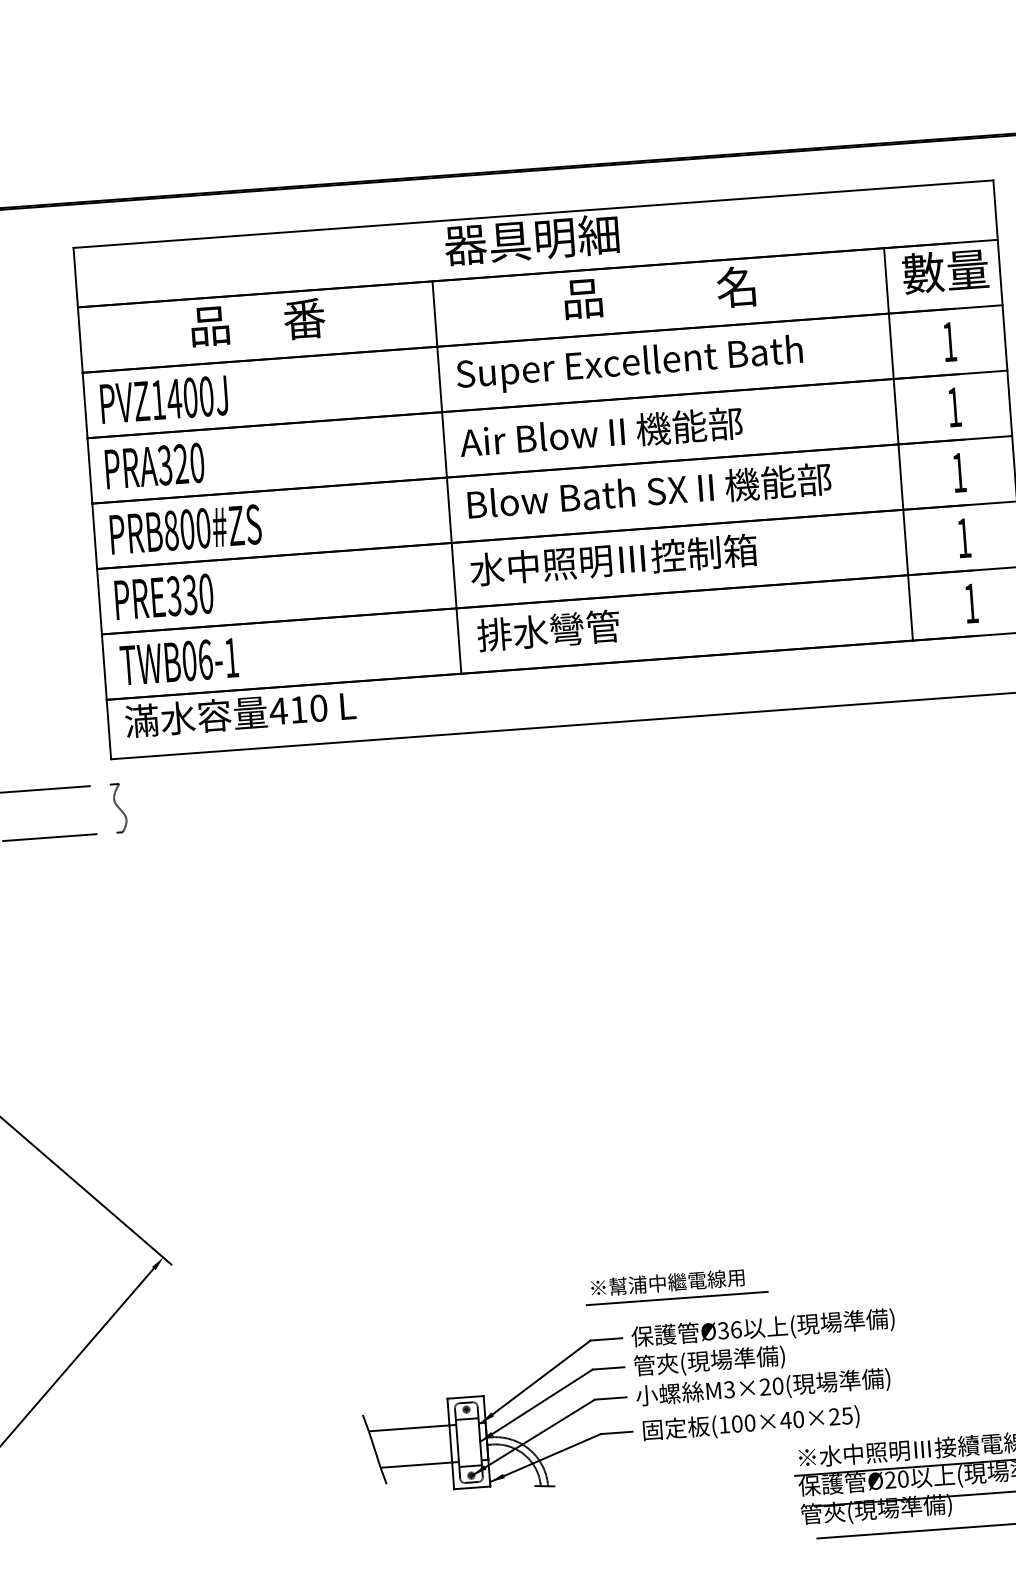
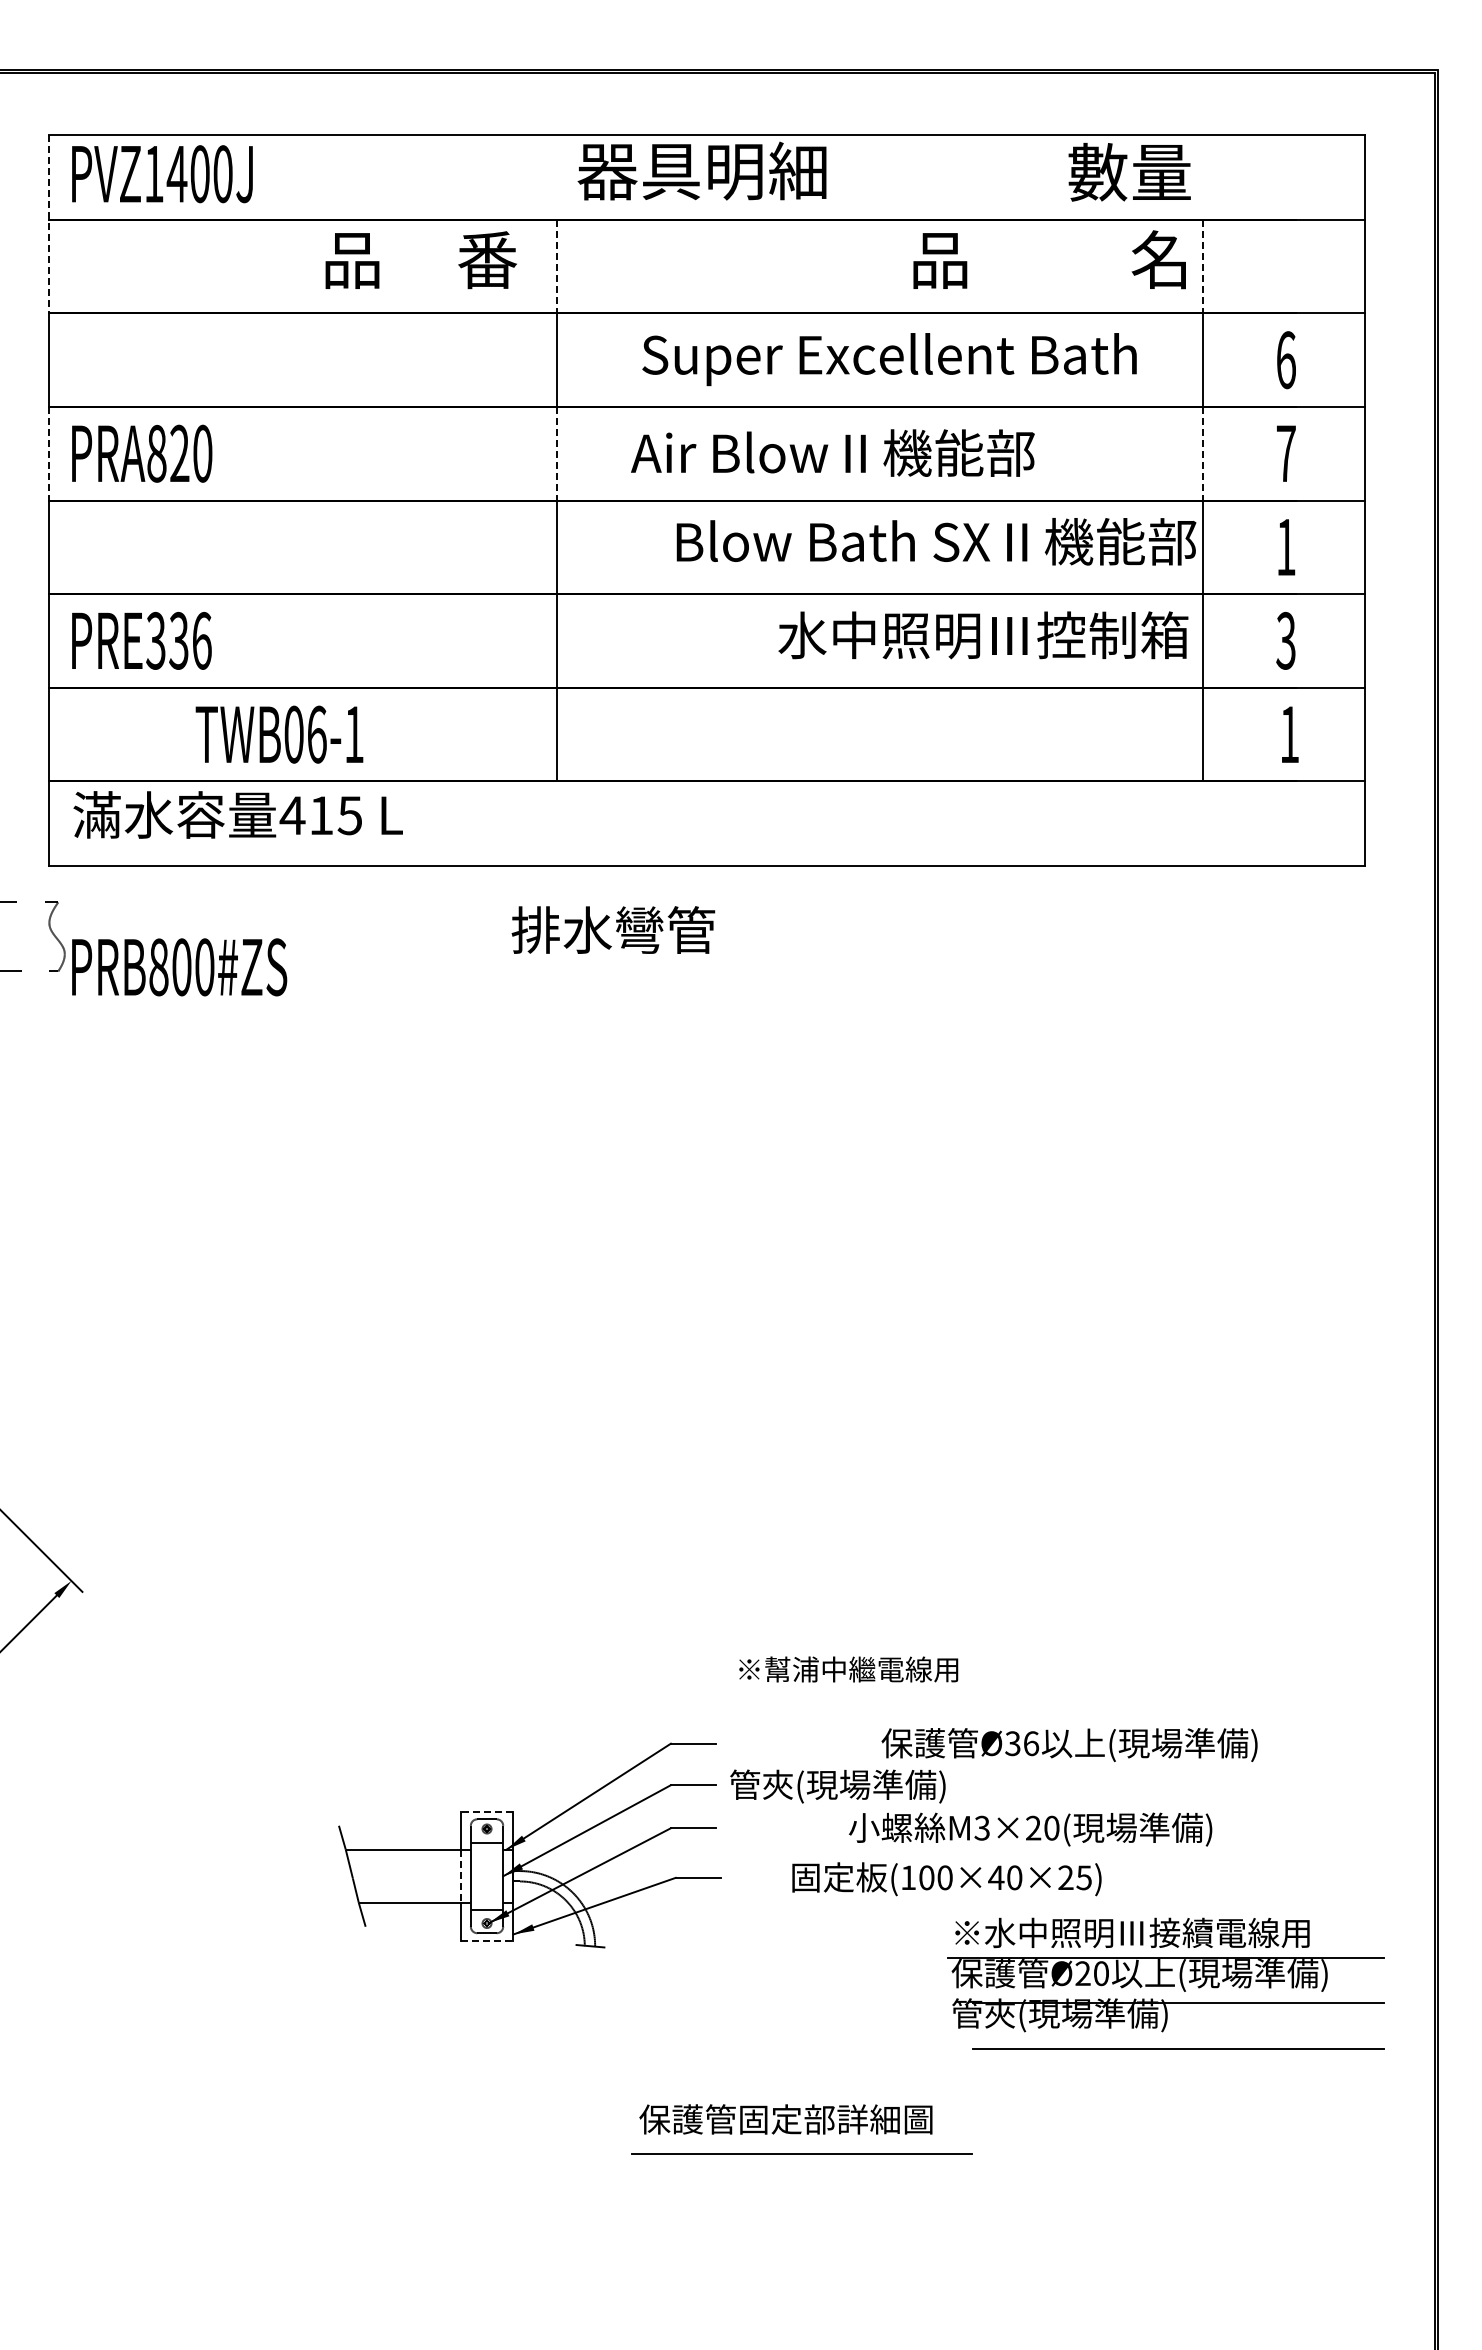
text: (945, 271) -> (1129, 172), moved
line: (886, 280) -> (1202, 266), solid -> dashed
text: (659, 292) -> (1049, 259), moved
line: (78, 310) -> (49, 224), solid -> dashed
line: (434, 313) -> (556, 266), solid -> dashed
text: (257, 322) -> (420, 260), moved
text: (949, 342) -> (1286, 360), 1 -> 6
text: (629, 365) -> (889, 359), moved
text: (164, 399) -> (162, 174), moved
text: (954, 407) -> (1286, 453), 1 -> 7
line: (895, 411) -> (1202, 453), solid -> dashed
text: (600, 432) -> (832, 452), moved
line: (444, 444) -> (556, 453), solid -> dashed
text: (164, 465) -> (156, 453), PRA320 -> PRA820
line: (90, 470) -> (49, 453), solid -> dashed
text: (649, 491) -> (936, 541), moved
text: (185, 529) -> (179, 967), moved
text: (963, 537) -> (1285, 640), 1 -> 3
text: (613, 560) -> (983, 635), moved
text: (205, 593) -> (201, 640), PRE330 -> PRE336
text: (548, 630) -> (613, 929), moved
text: (179, 661) -> (279, 734), moved
text: (318, 708) -> (349, 815), 410 -> 415
text: (667, 1282) -> (848, 1669), moved
line: (677, 1298) -> (798, 1692), removed
text: (763, 1328) -> (1069, 1744), moved
text: (763, 1388) -> (1030, 1829), moved
line: (465, 1397) -> (487, 1811), solid -> dashed
text: (751, 1424) -> (946, 1879), moved
line: (451, 1444) -> (461, 1876), solid -> dashed
line: (472, 1488) -> (487, 1941), solid -> dashed

